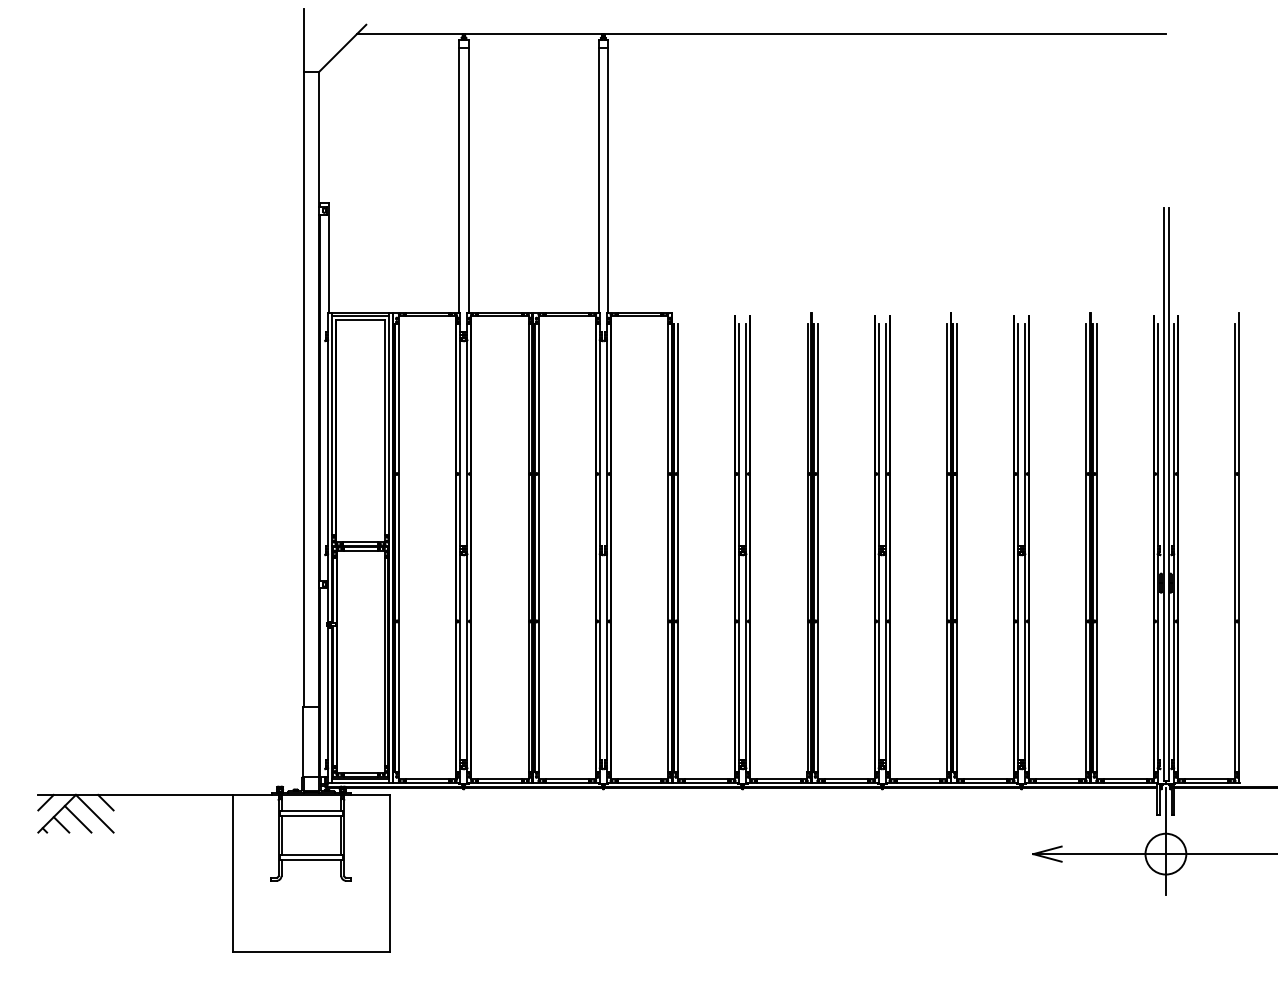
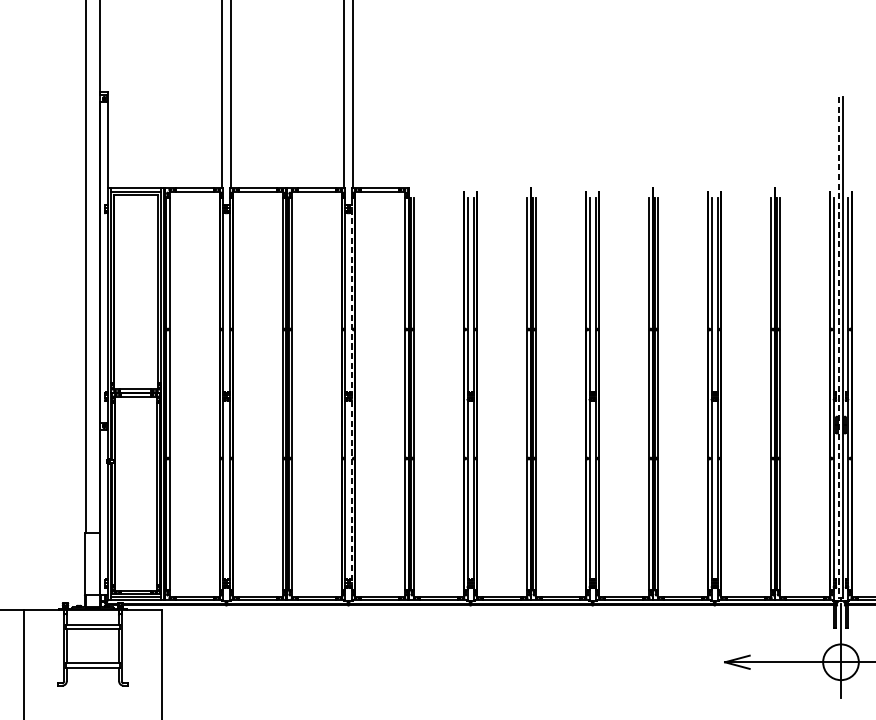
line: (1163, 494) -> (838, 347), solid -> dashed
line: (606, 547) -> (351, 393), solid -> dashed

